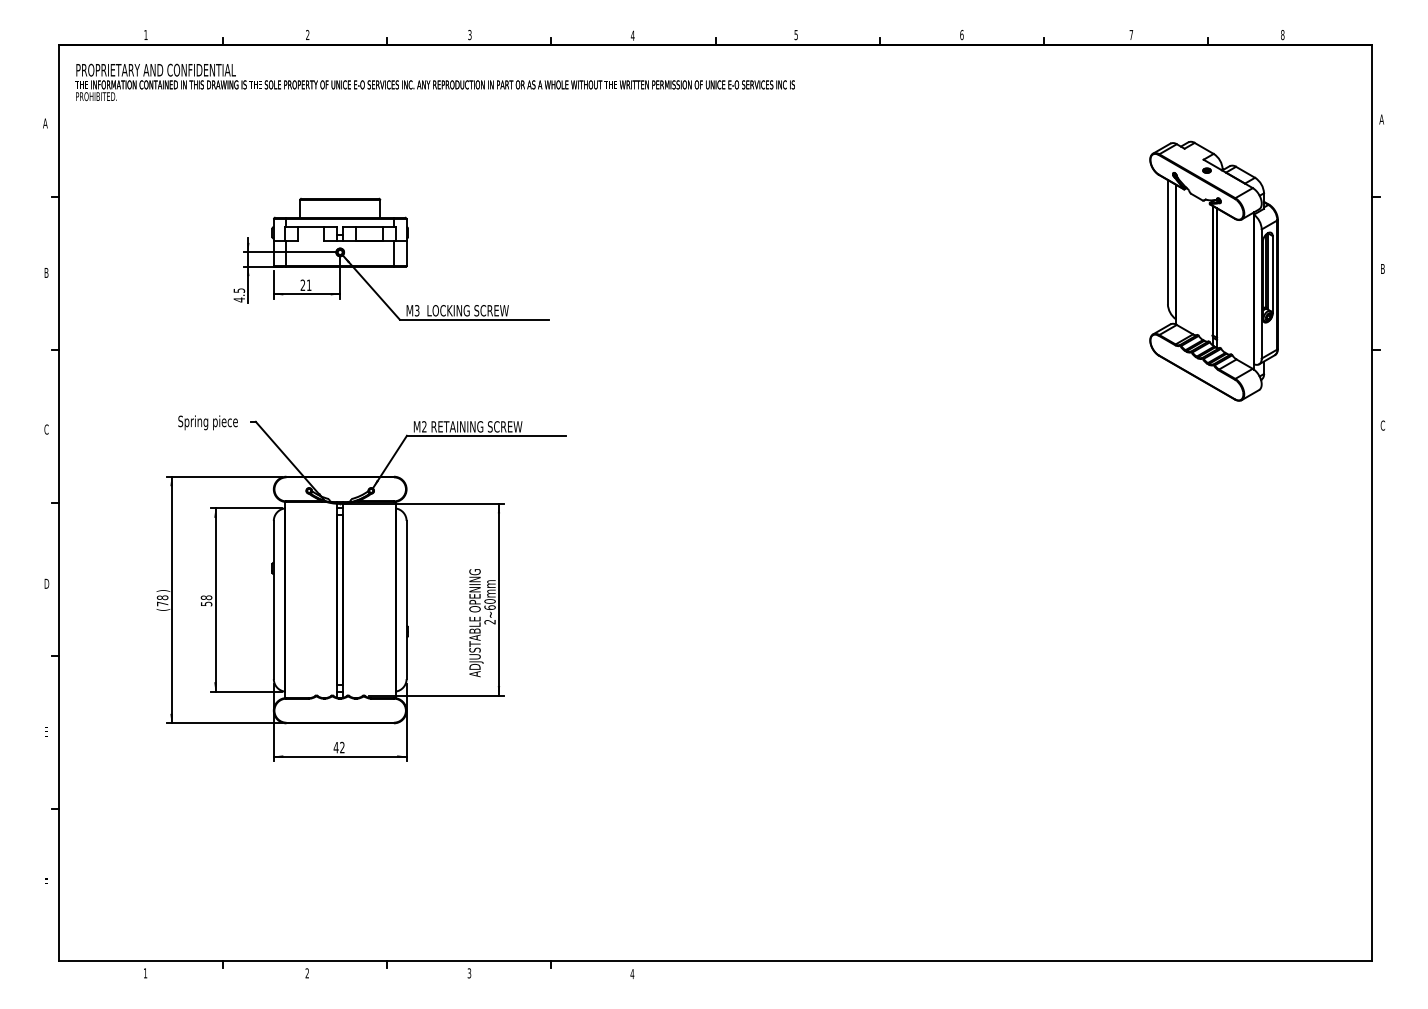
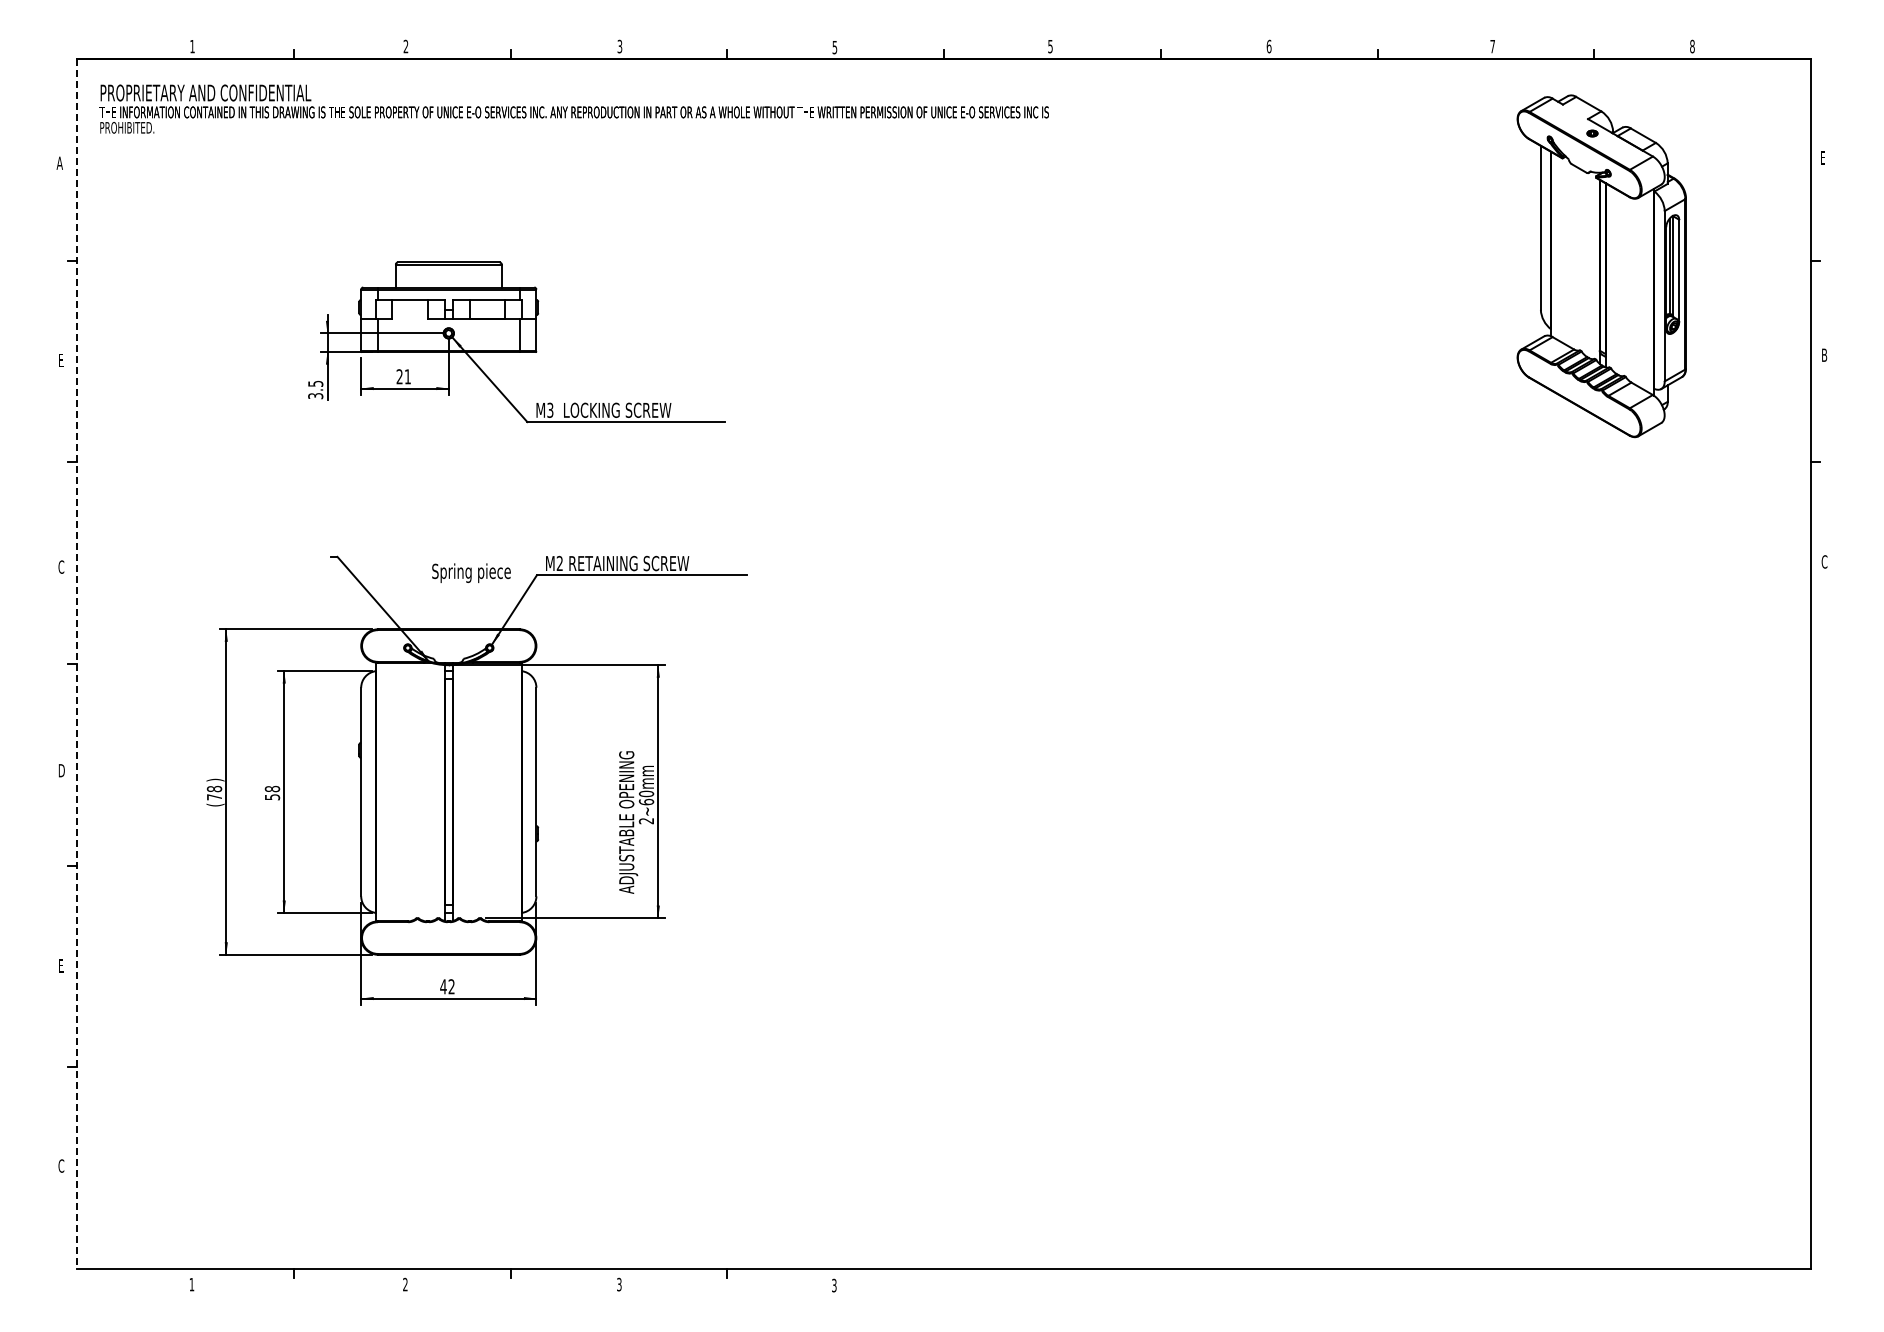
text: (632, 35) -> (834, 47), 4 -> 5
text: (1381, 119) -> (1822, 157), A -> E
part: (1213, 271) -> (1601, 266), moved
text: (45, 272) -> (60, 360), B -> E
text: (239, 299) -> (315, 395), 4.5 -> 3.5
text: (208, 422) -> (471, 572), moved
line: (58, 502) -> (77, 663), solid -> dashed
text: (46, 883) -> (61, 1165), F -> C
text: (631, 974) -> (833, 1285), 4 -> 3

